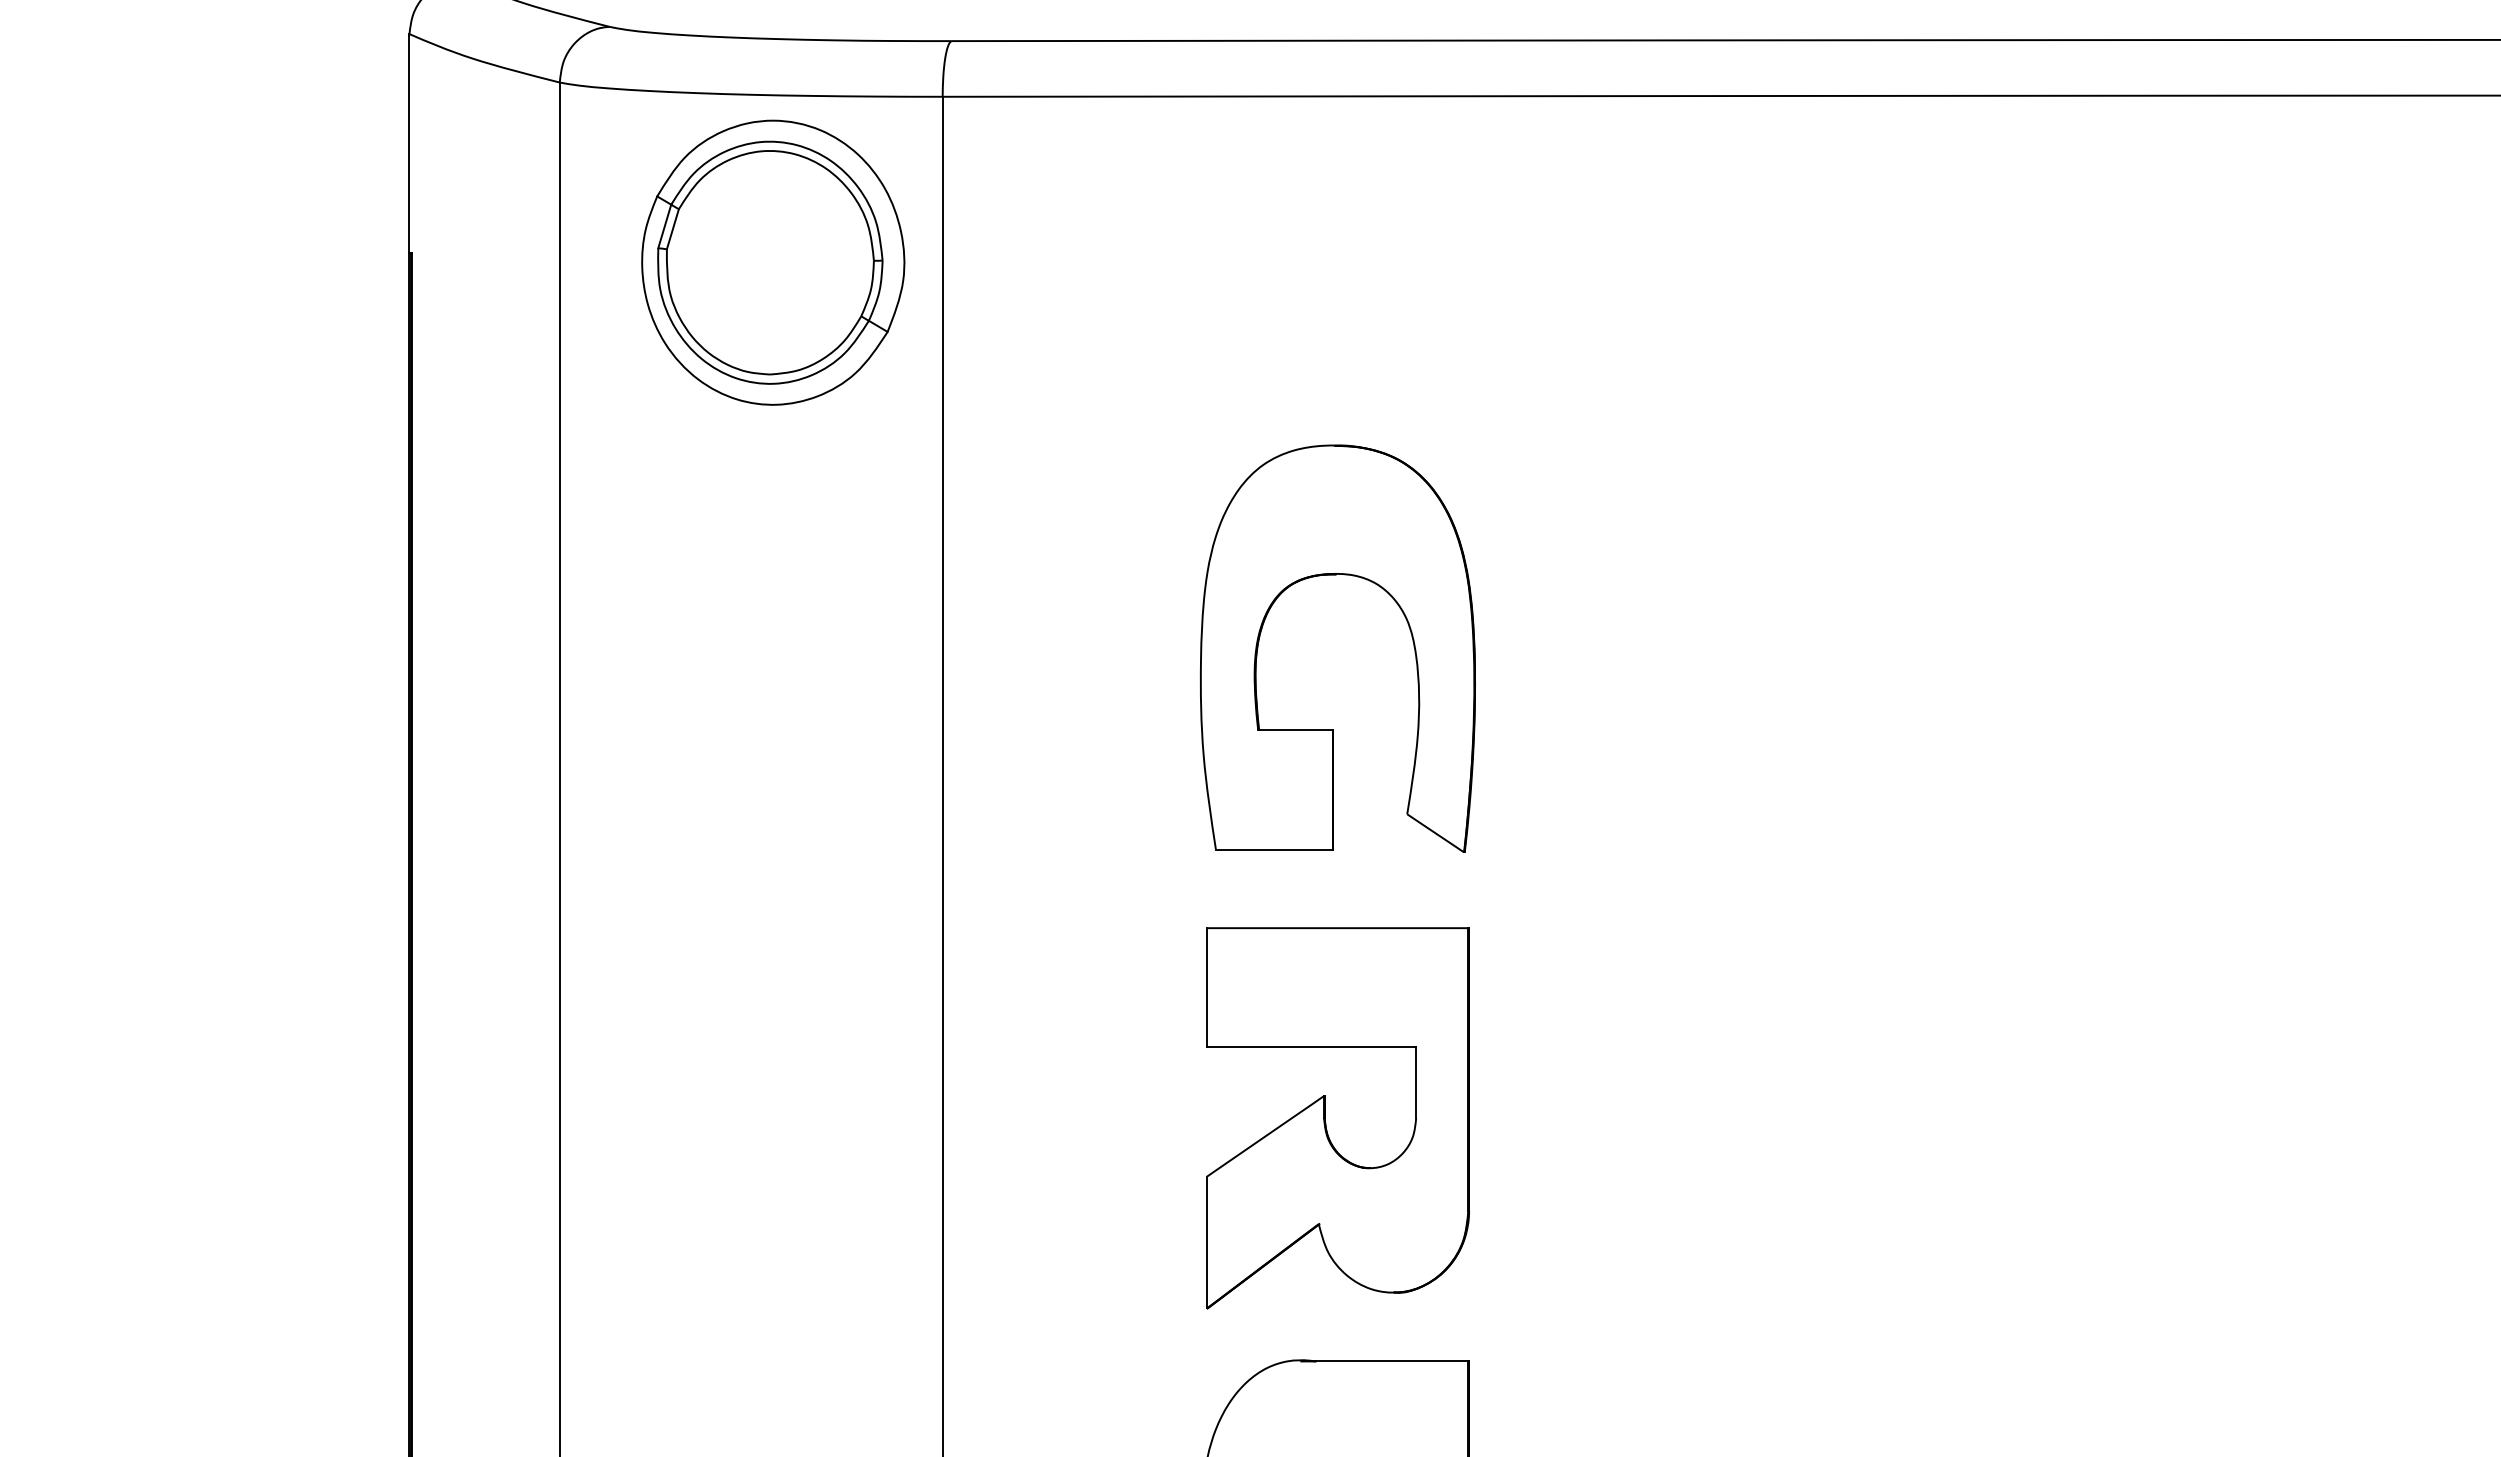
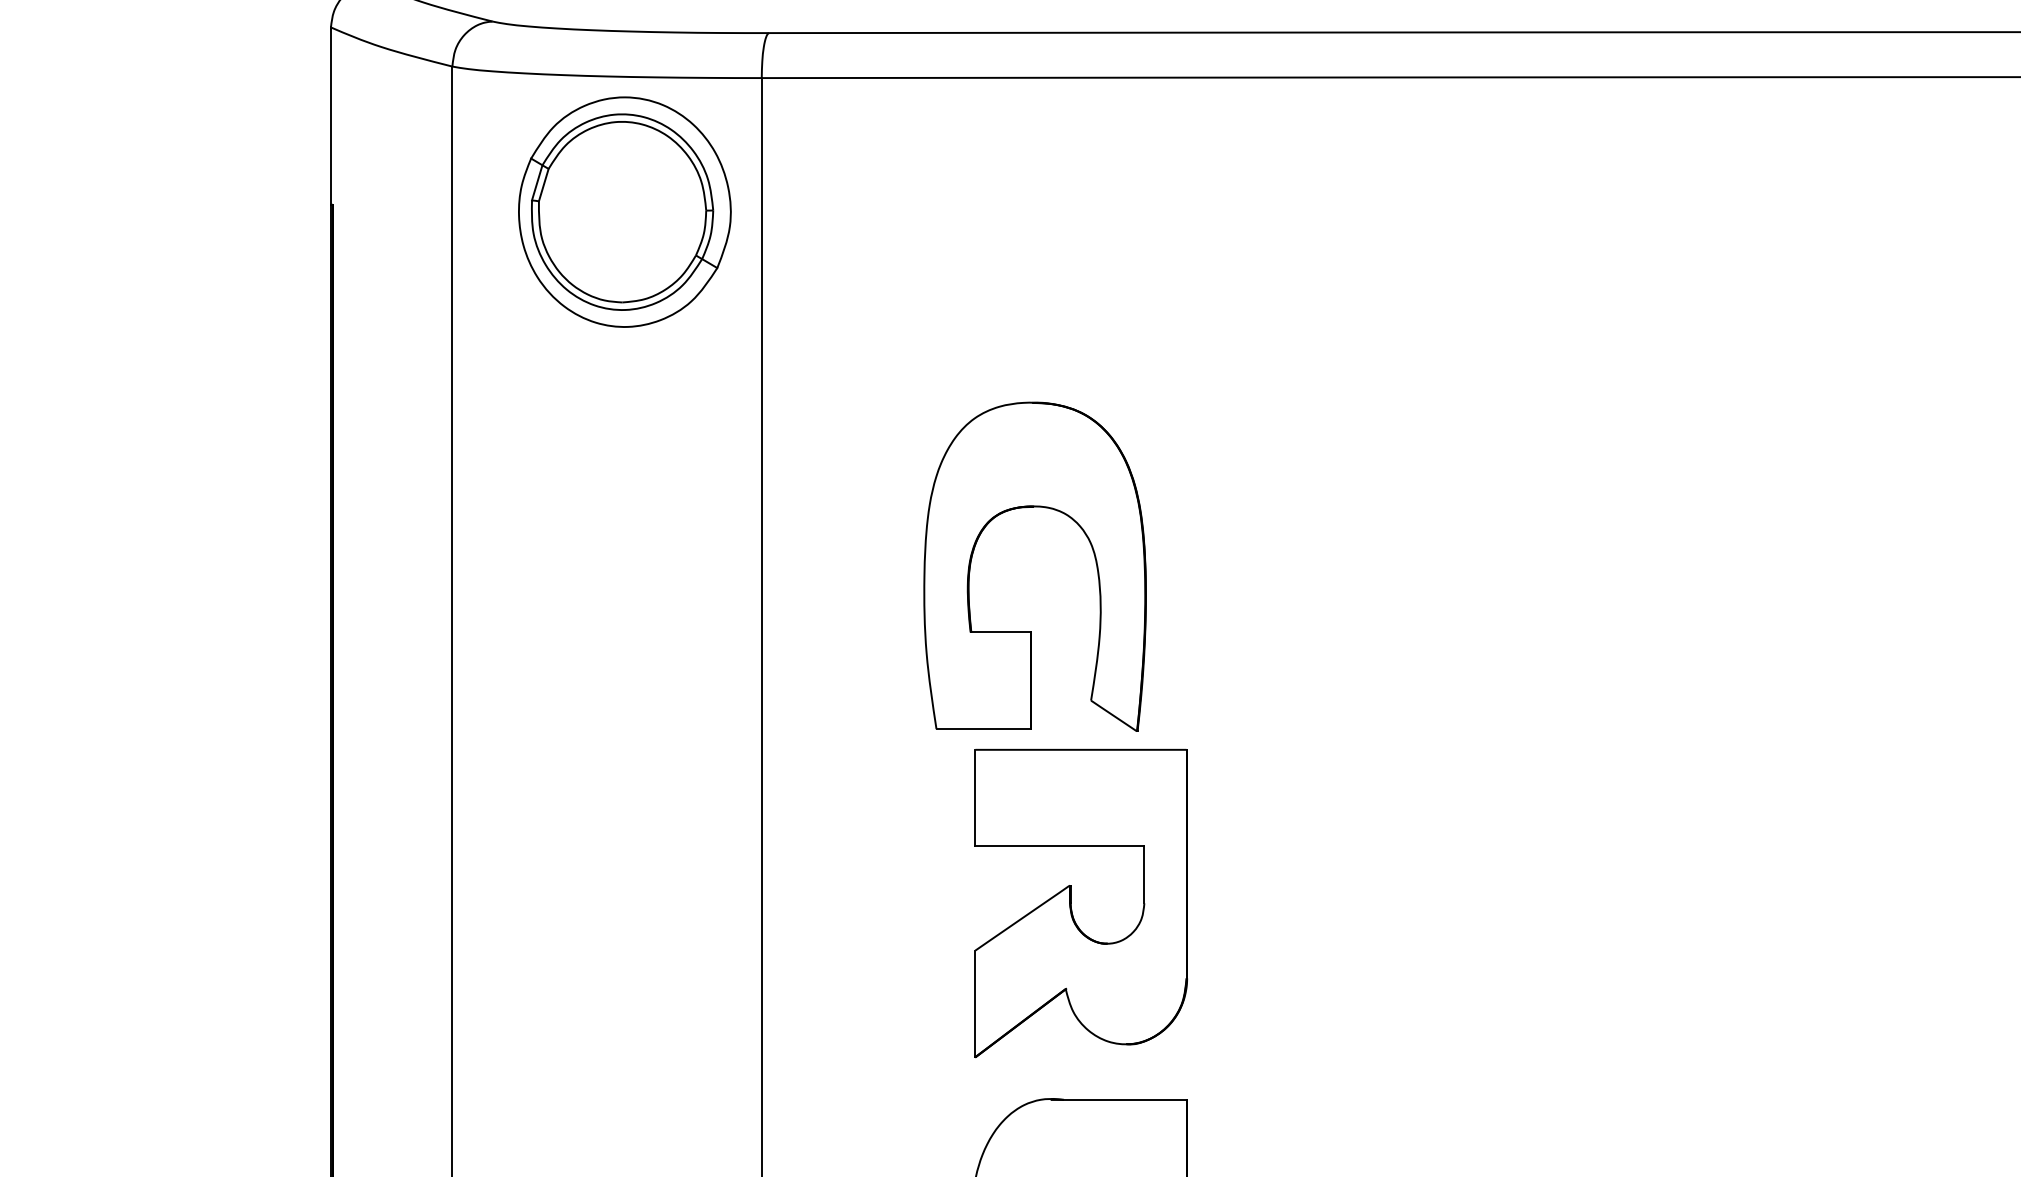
part: (1336, 575) -> (1033, 507), moved

